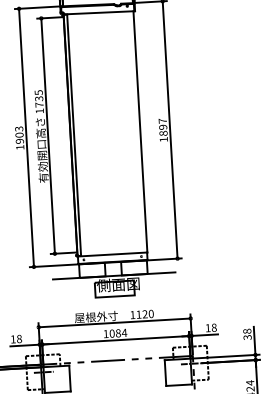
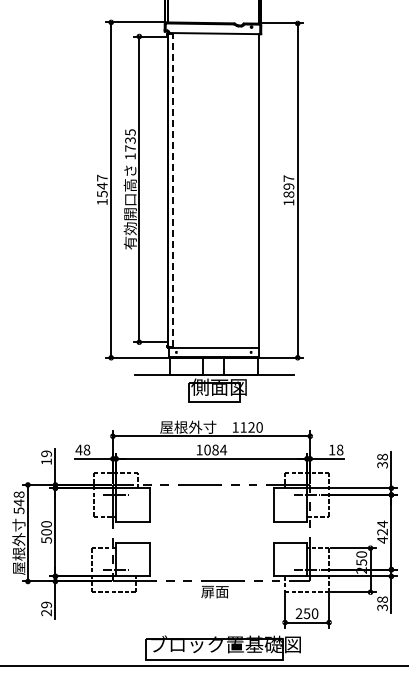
text: (19, 134) -> (102, 185), 1903 -> 1547
line: (74, 135) -> (173, 190), solid -> dashed
text: (12, 338) -> (78, 449), 18 -> 48

